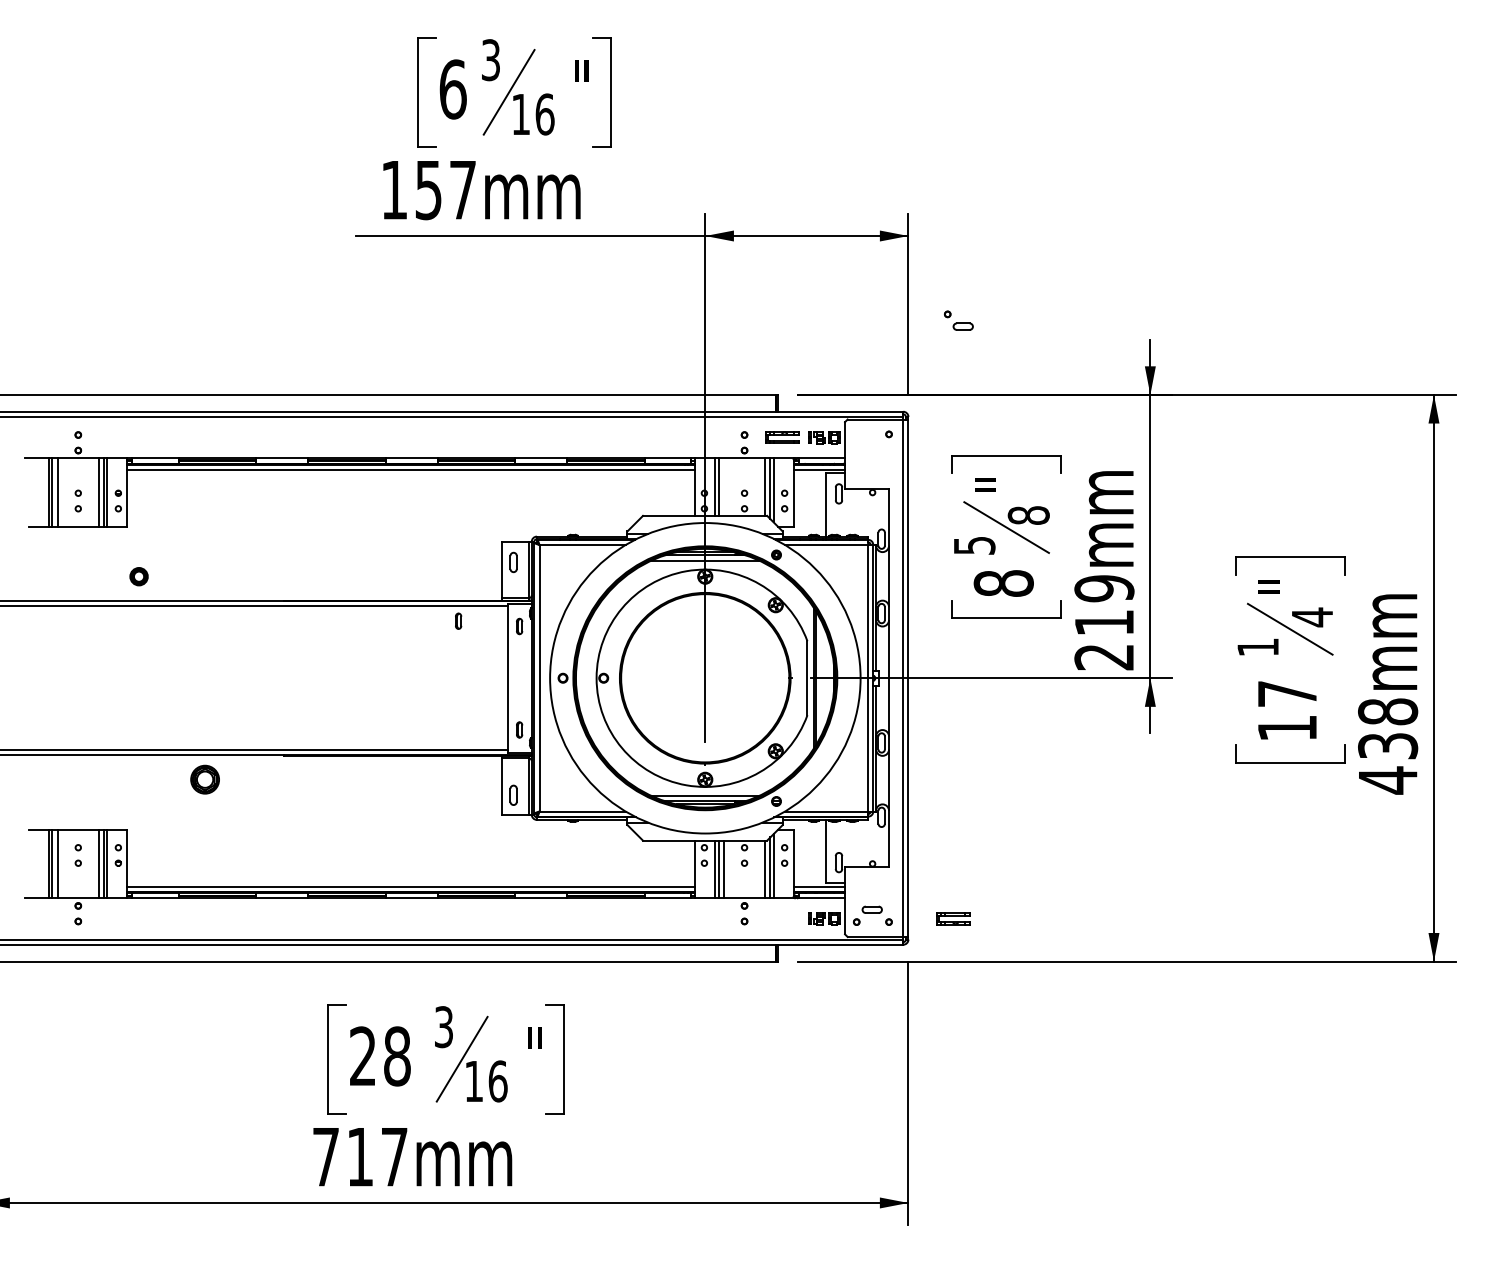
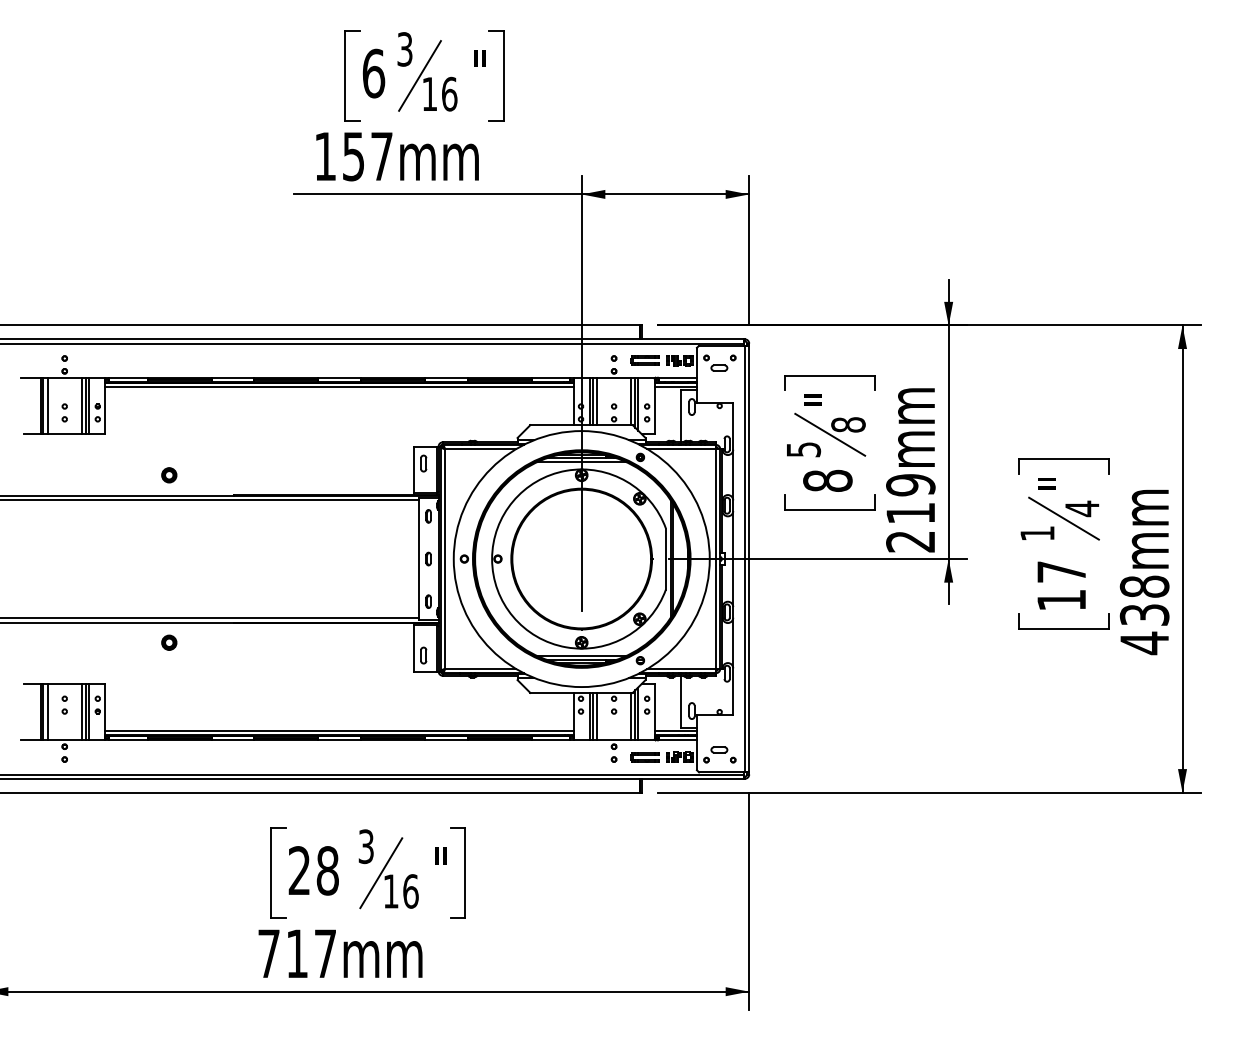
part: (958, 320) -> (715, 363), moved
line: (723, 486) -> (596, 400), added
part: (138, 576) -> (168, 475), moved
part: (458, 620) -> (428, 558), moved
part: (204, 779) -> (168, 642), size x0.62
part: (953, 918) -> (645, 757), moved

